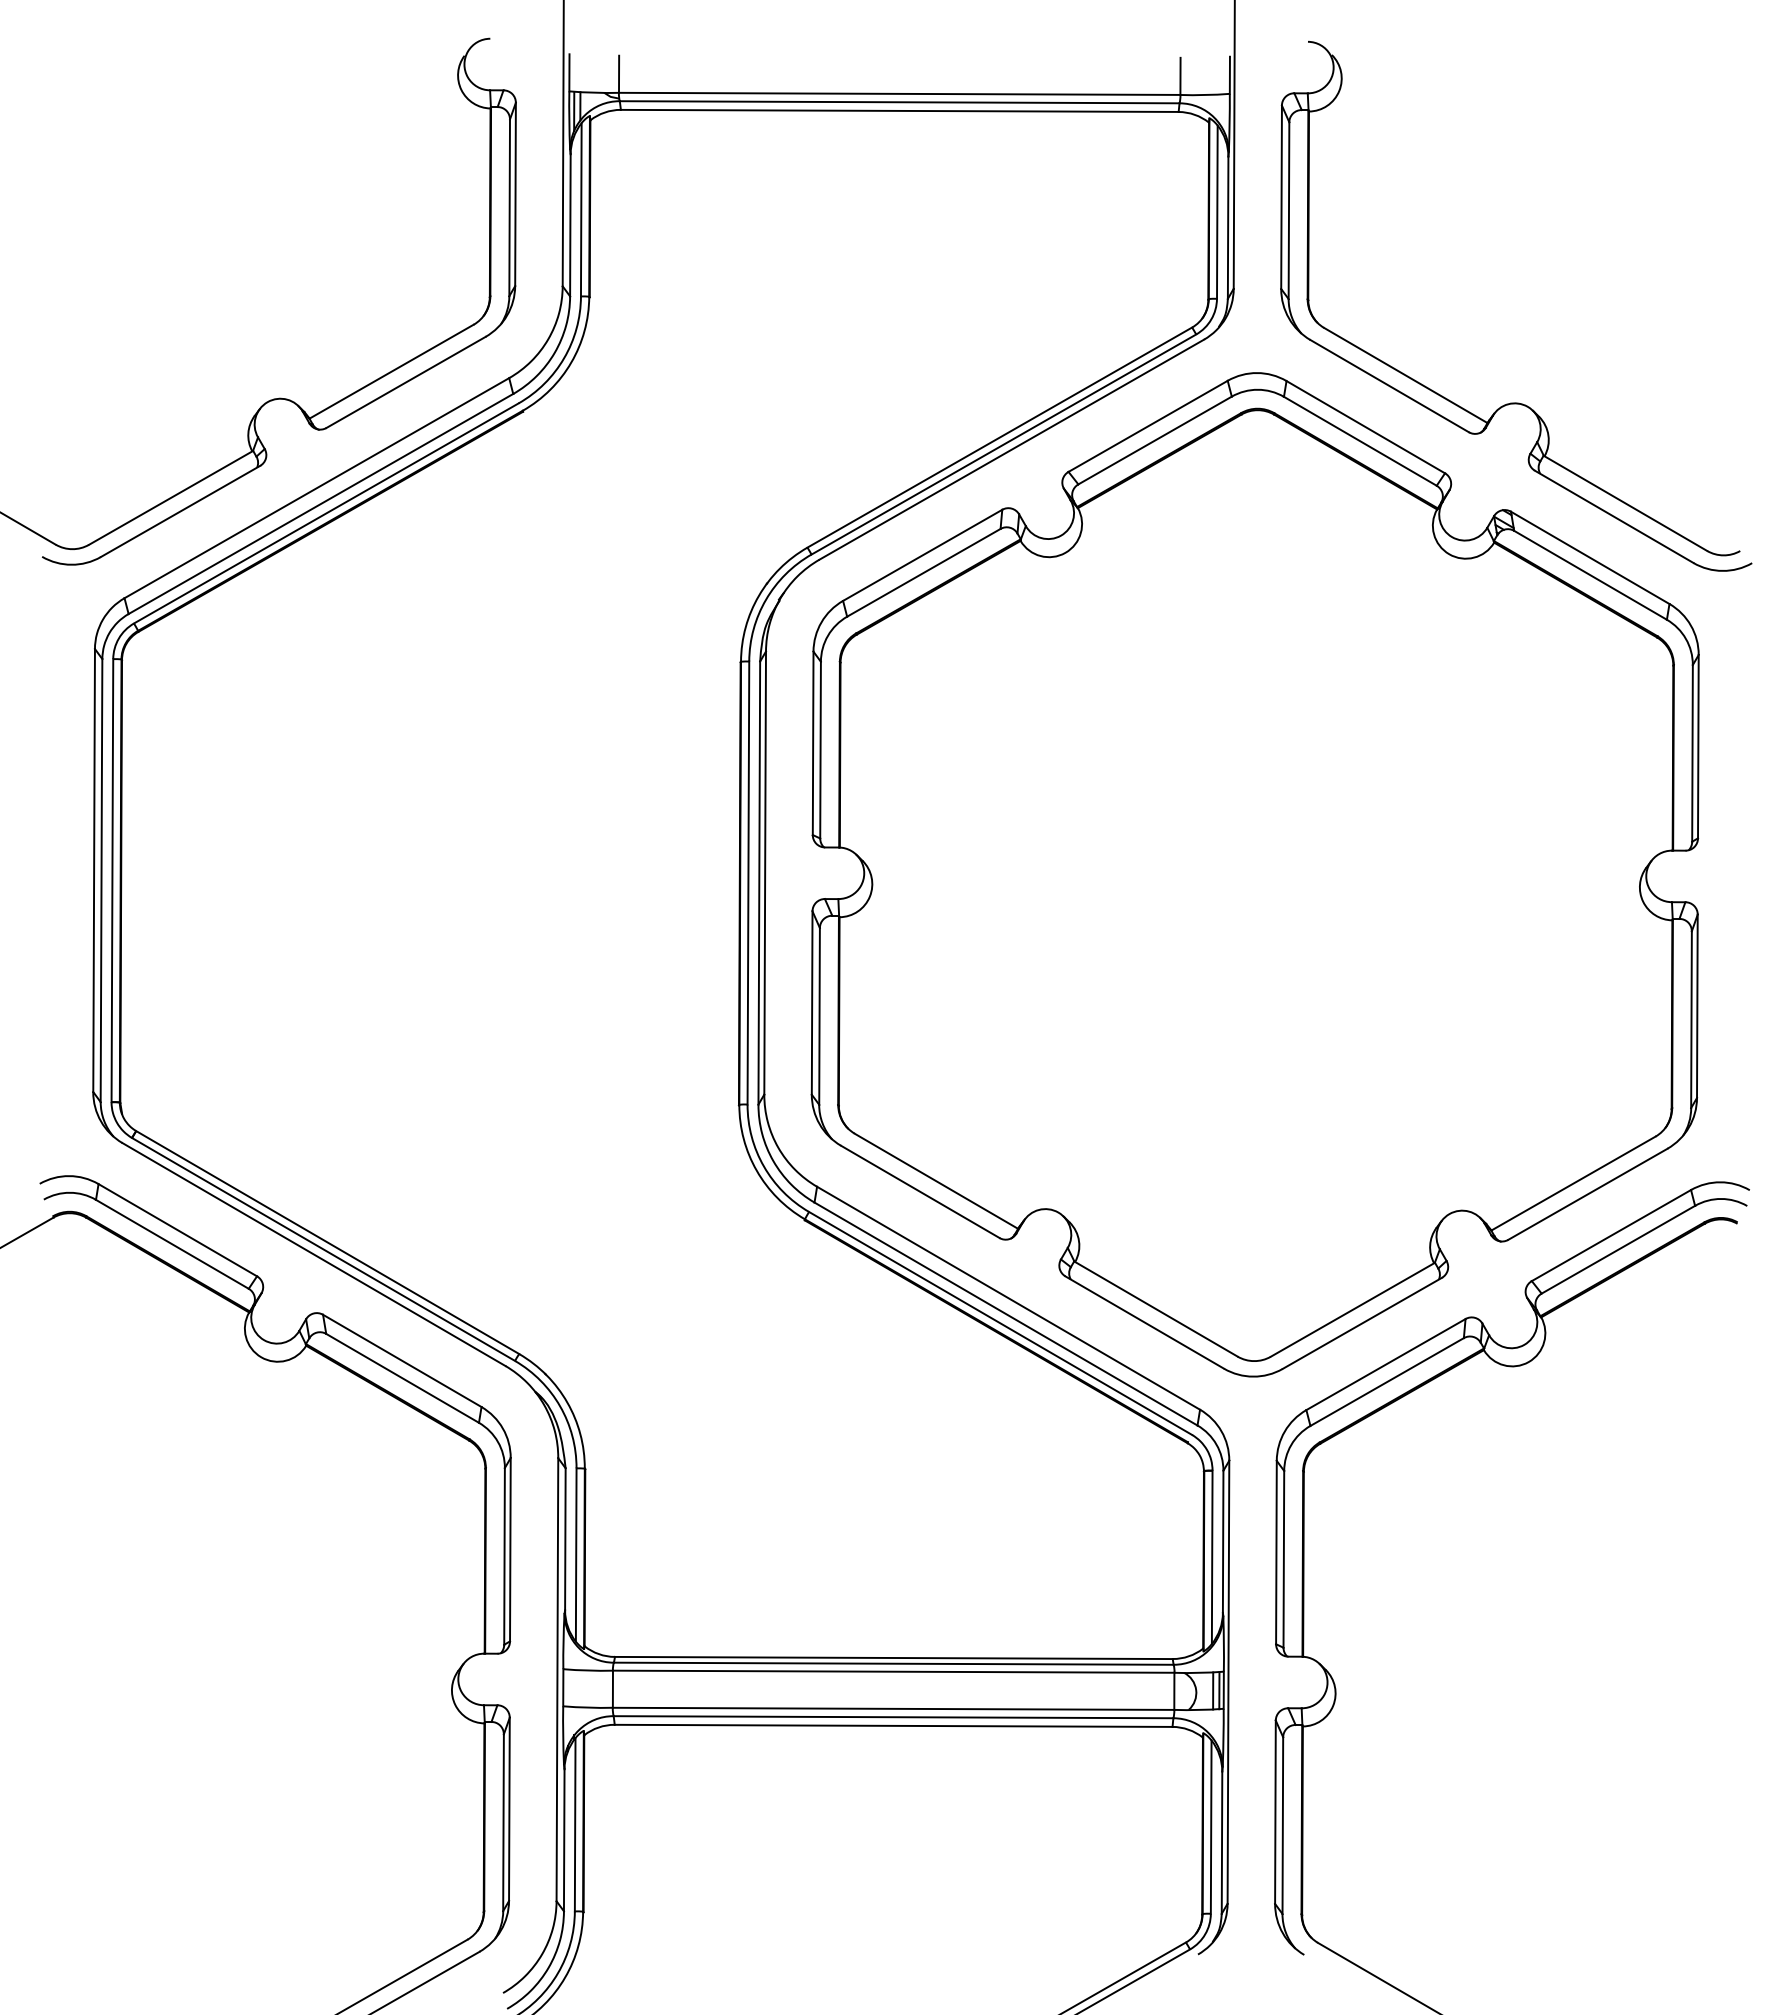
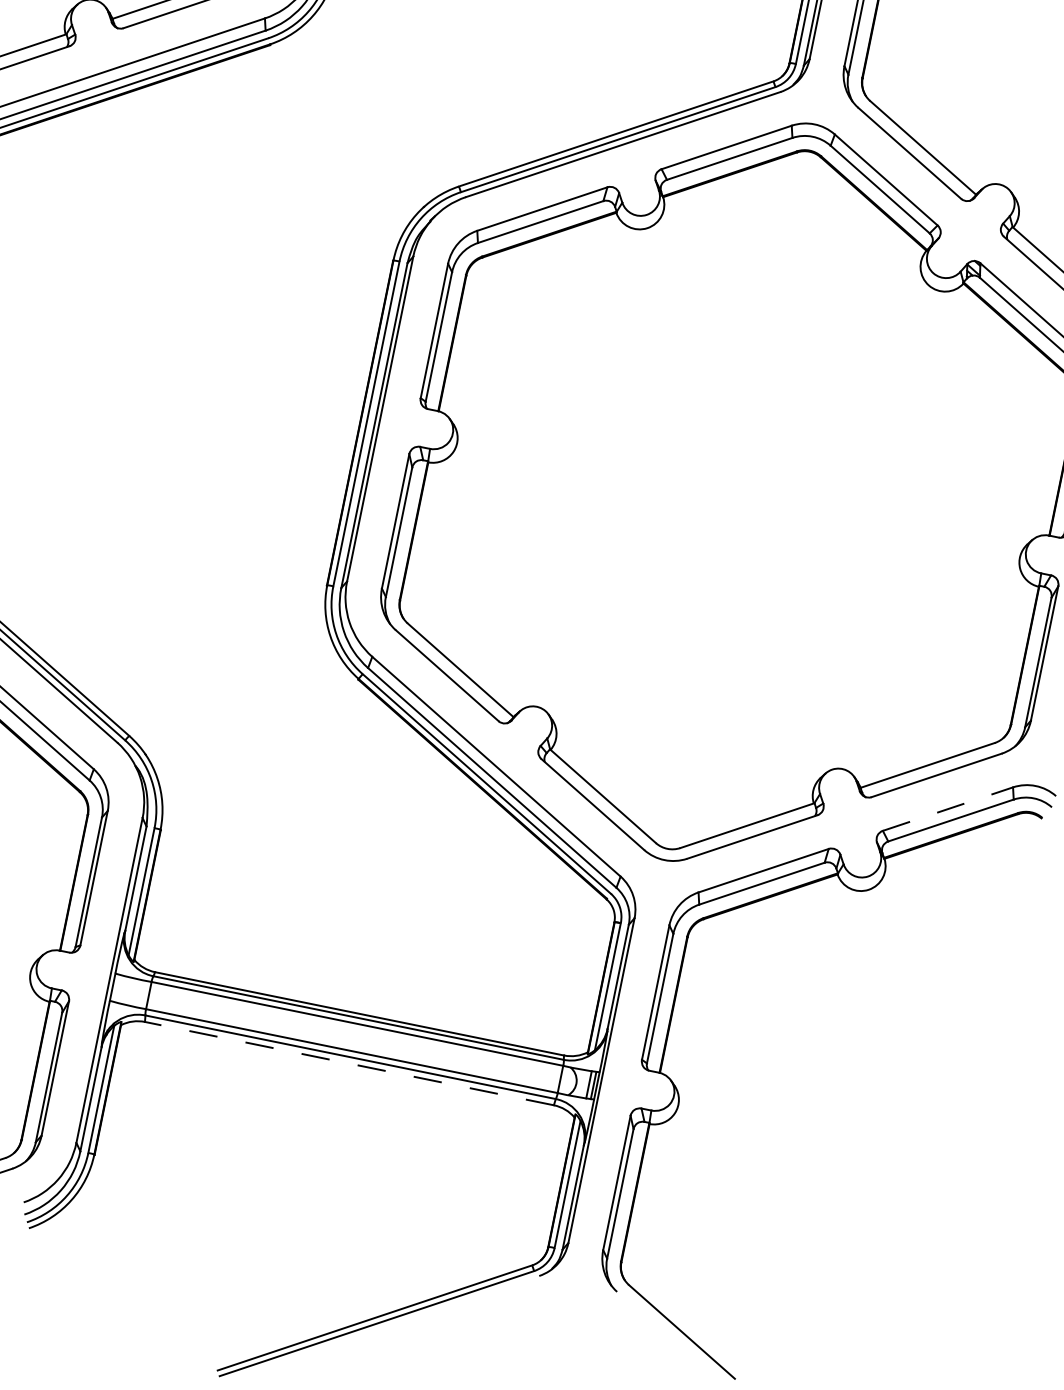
line: (1611, 1235) -> (948, 809), solid -> dashed
line: (893, 1725) -> (349, 1063), solid -> dashed

